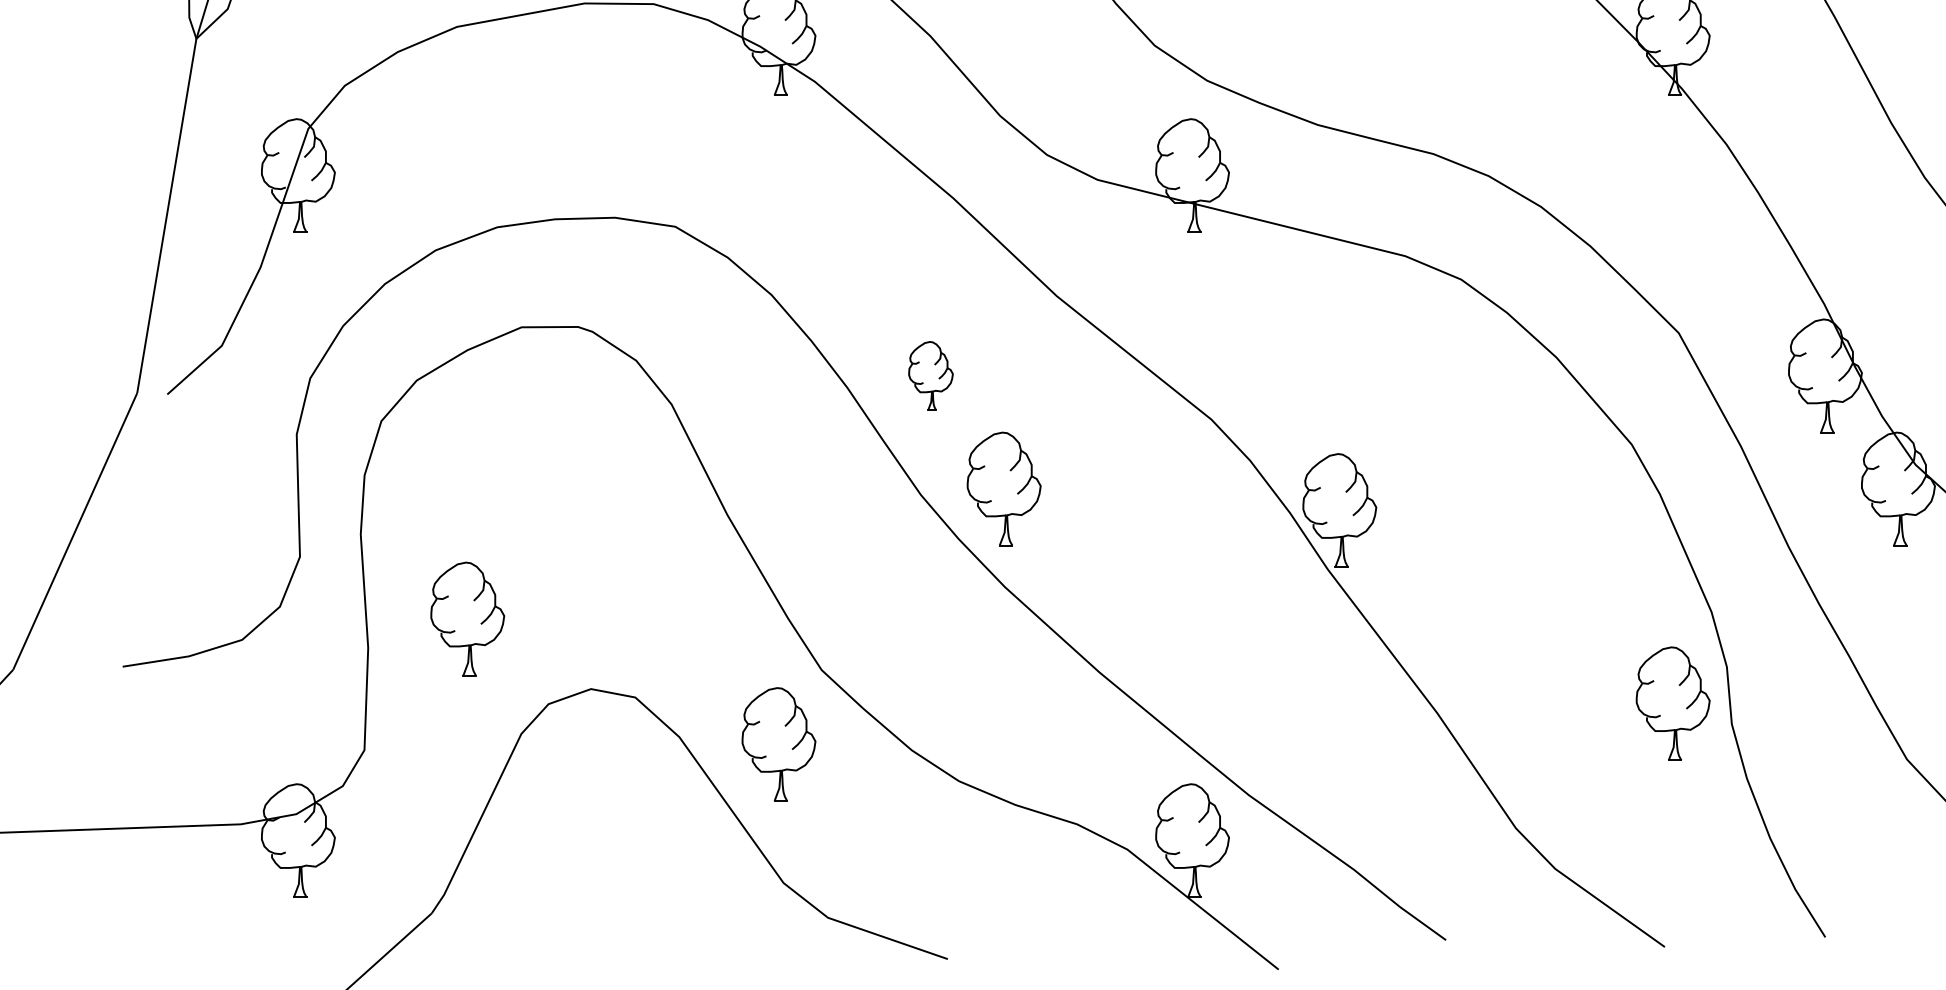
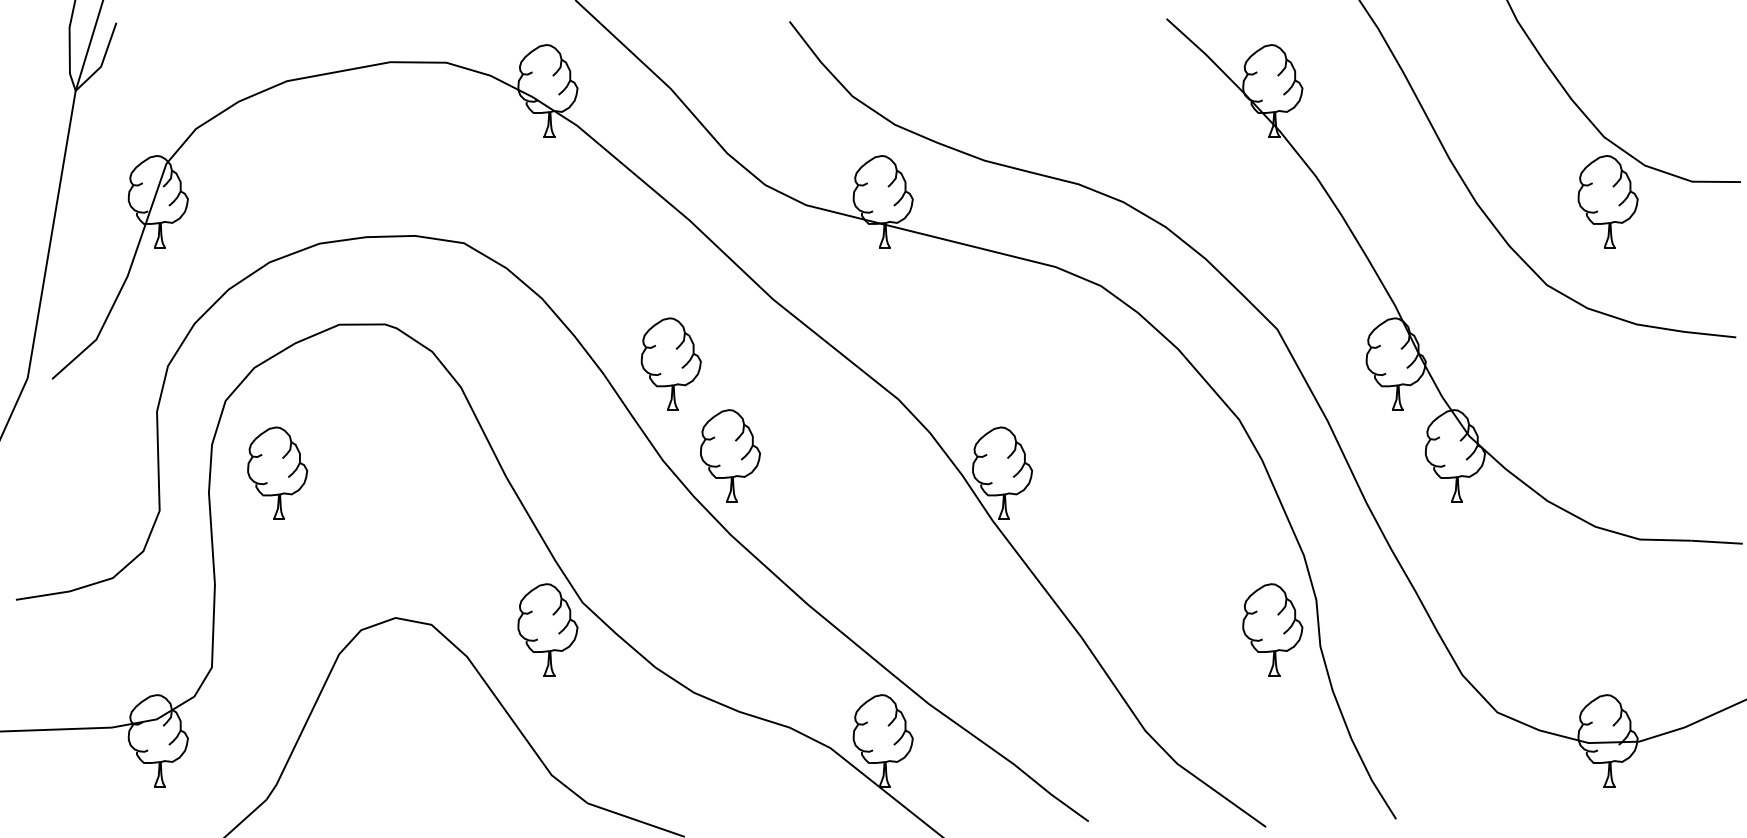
part: (930, 375) -> (670, 363), size x1.67
part: (467, 618) -> (277, 472), moved
part: (778, 744) -> (547, 629), moved

